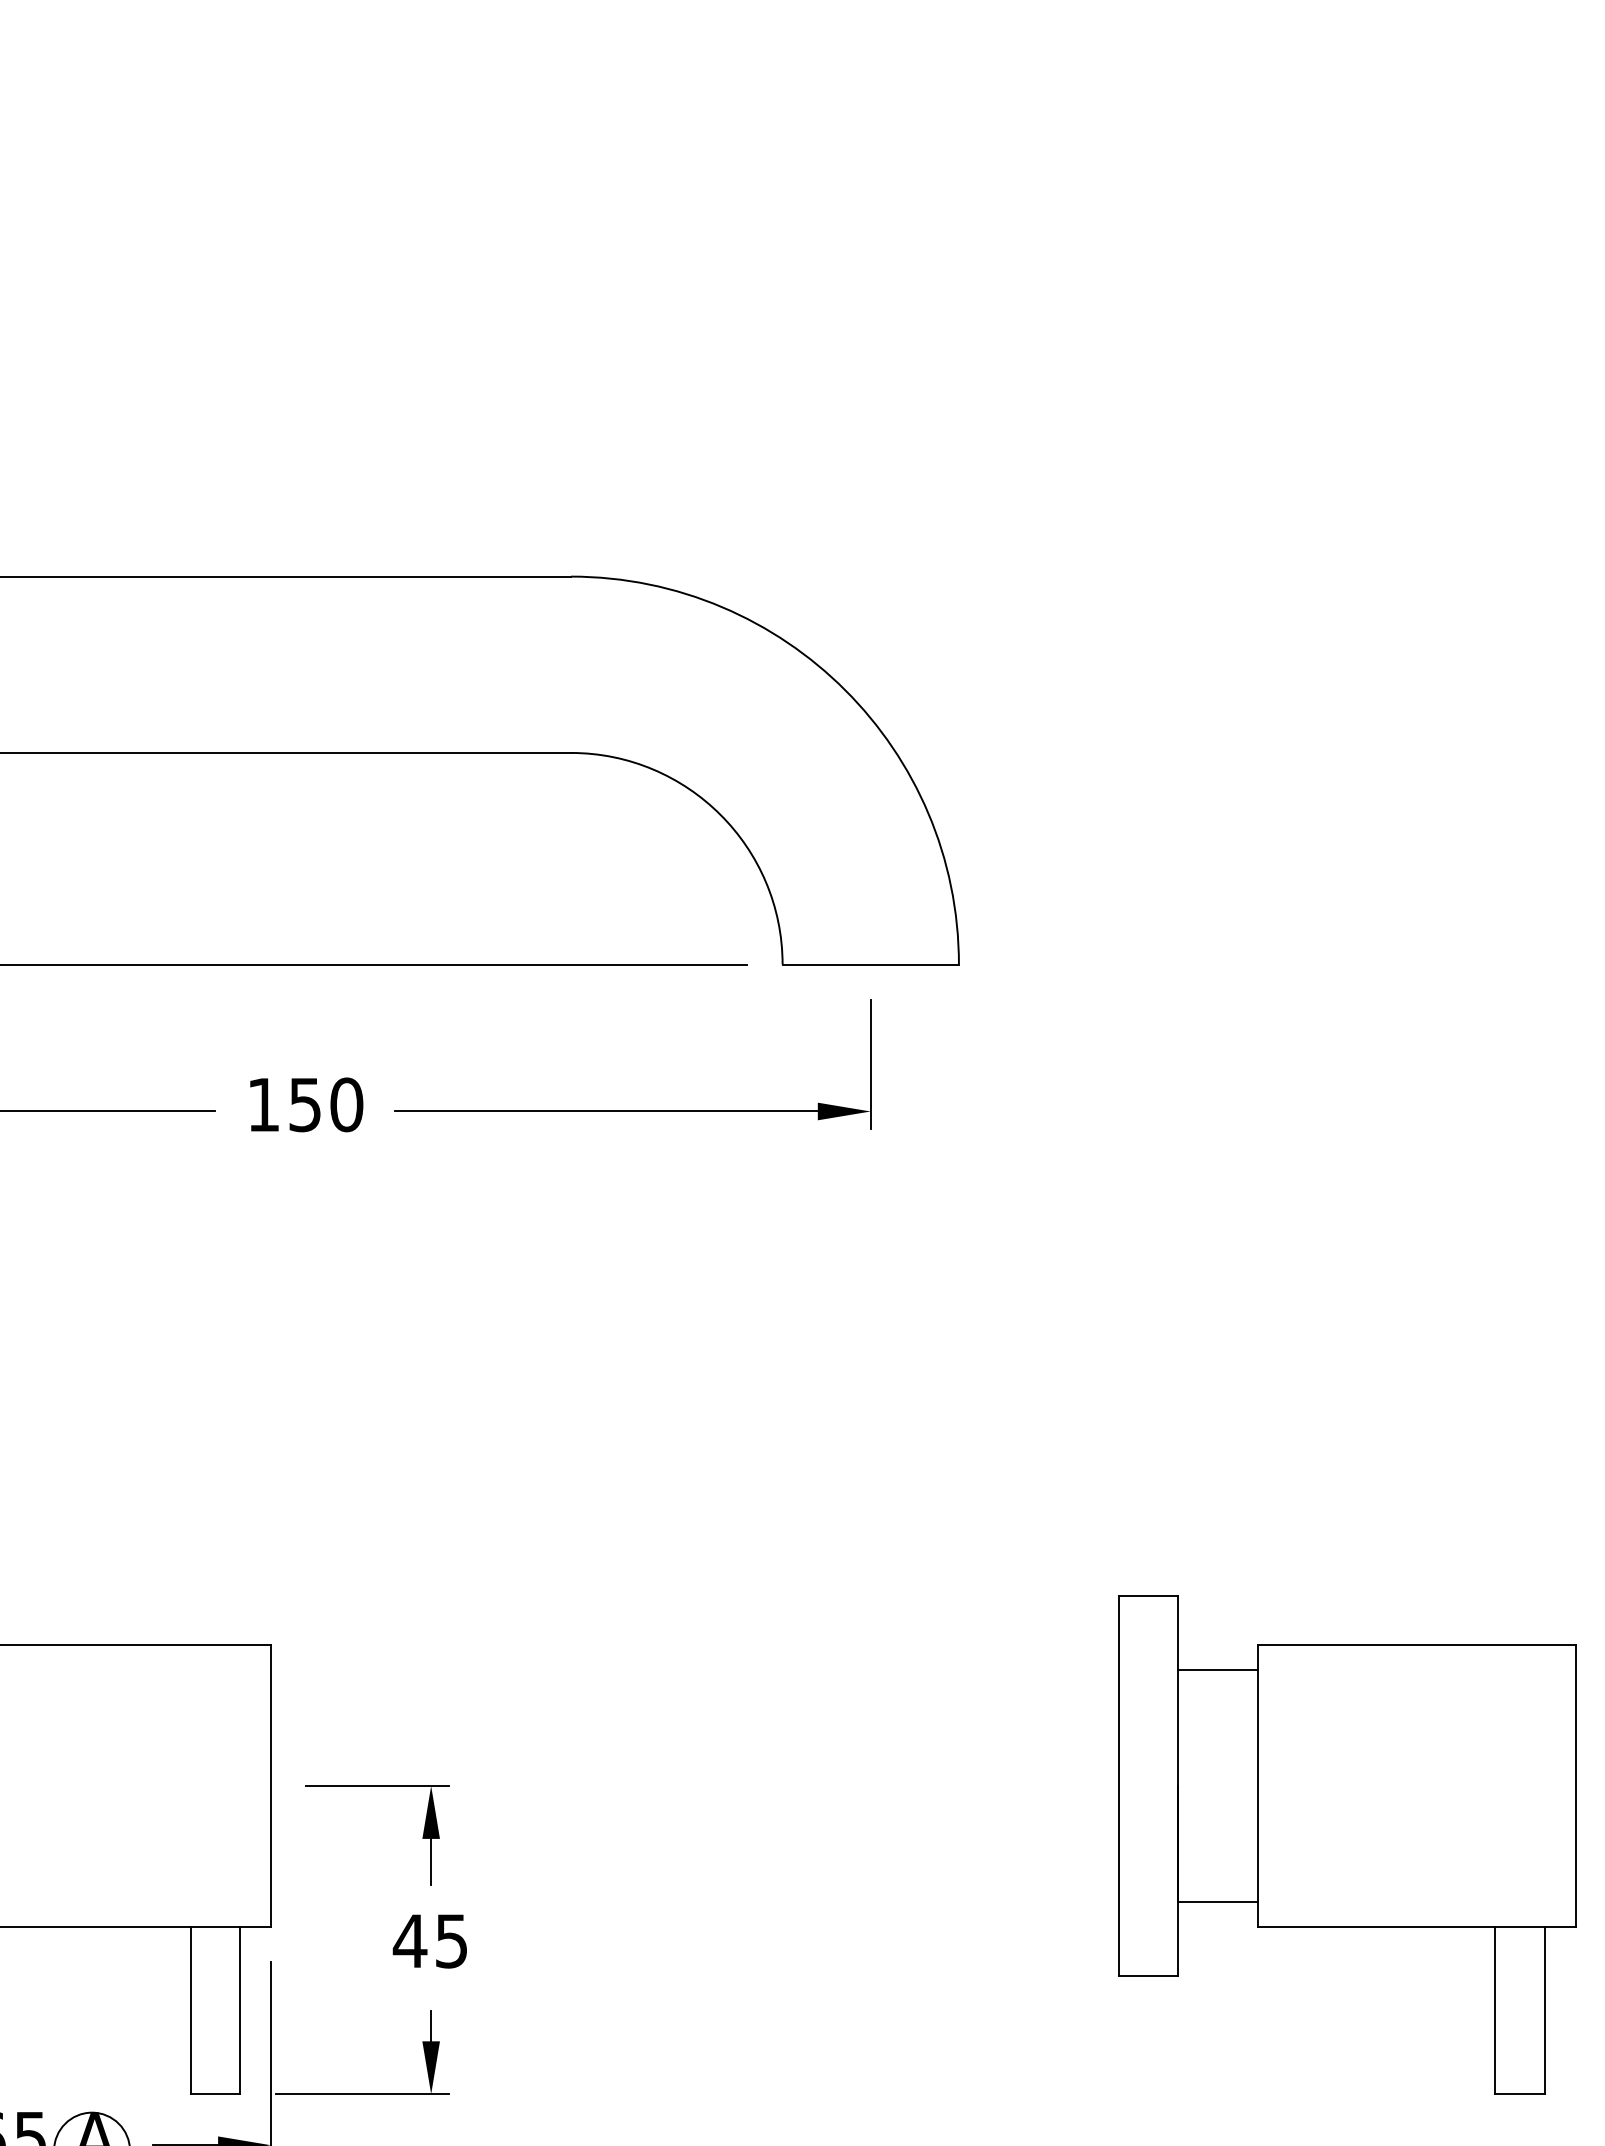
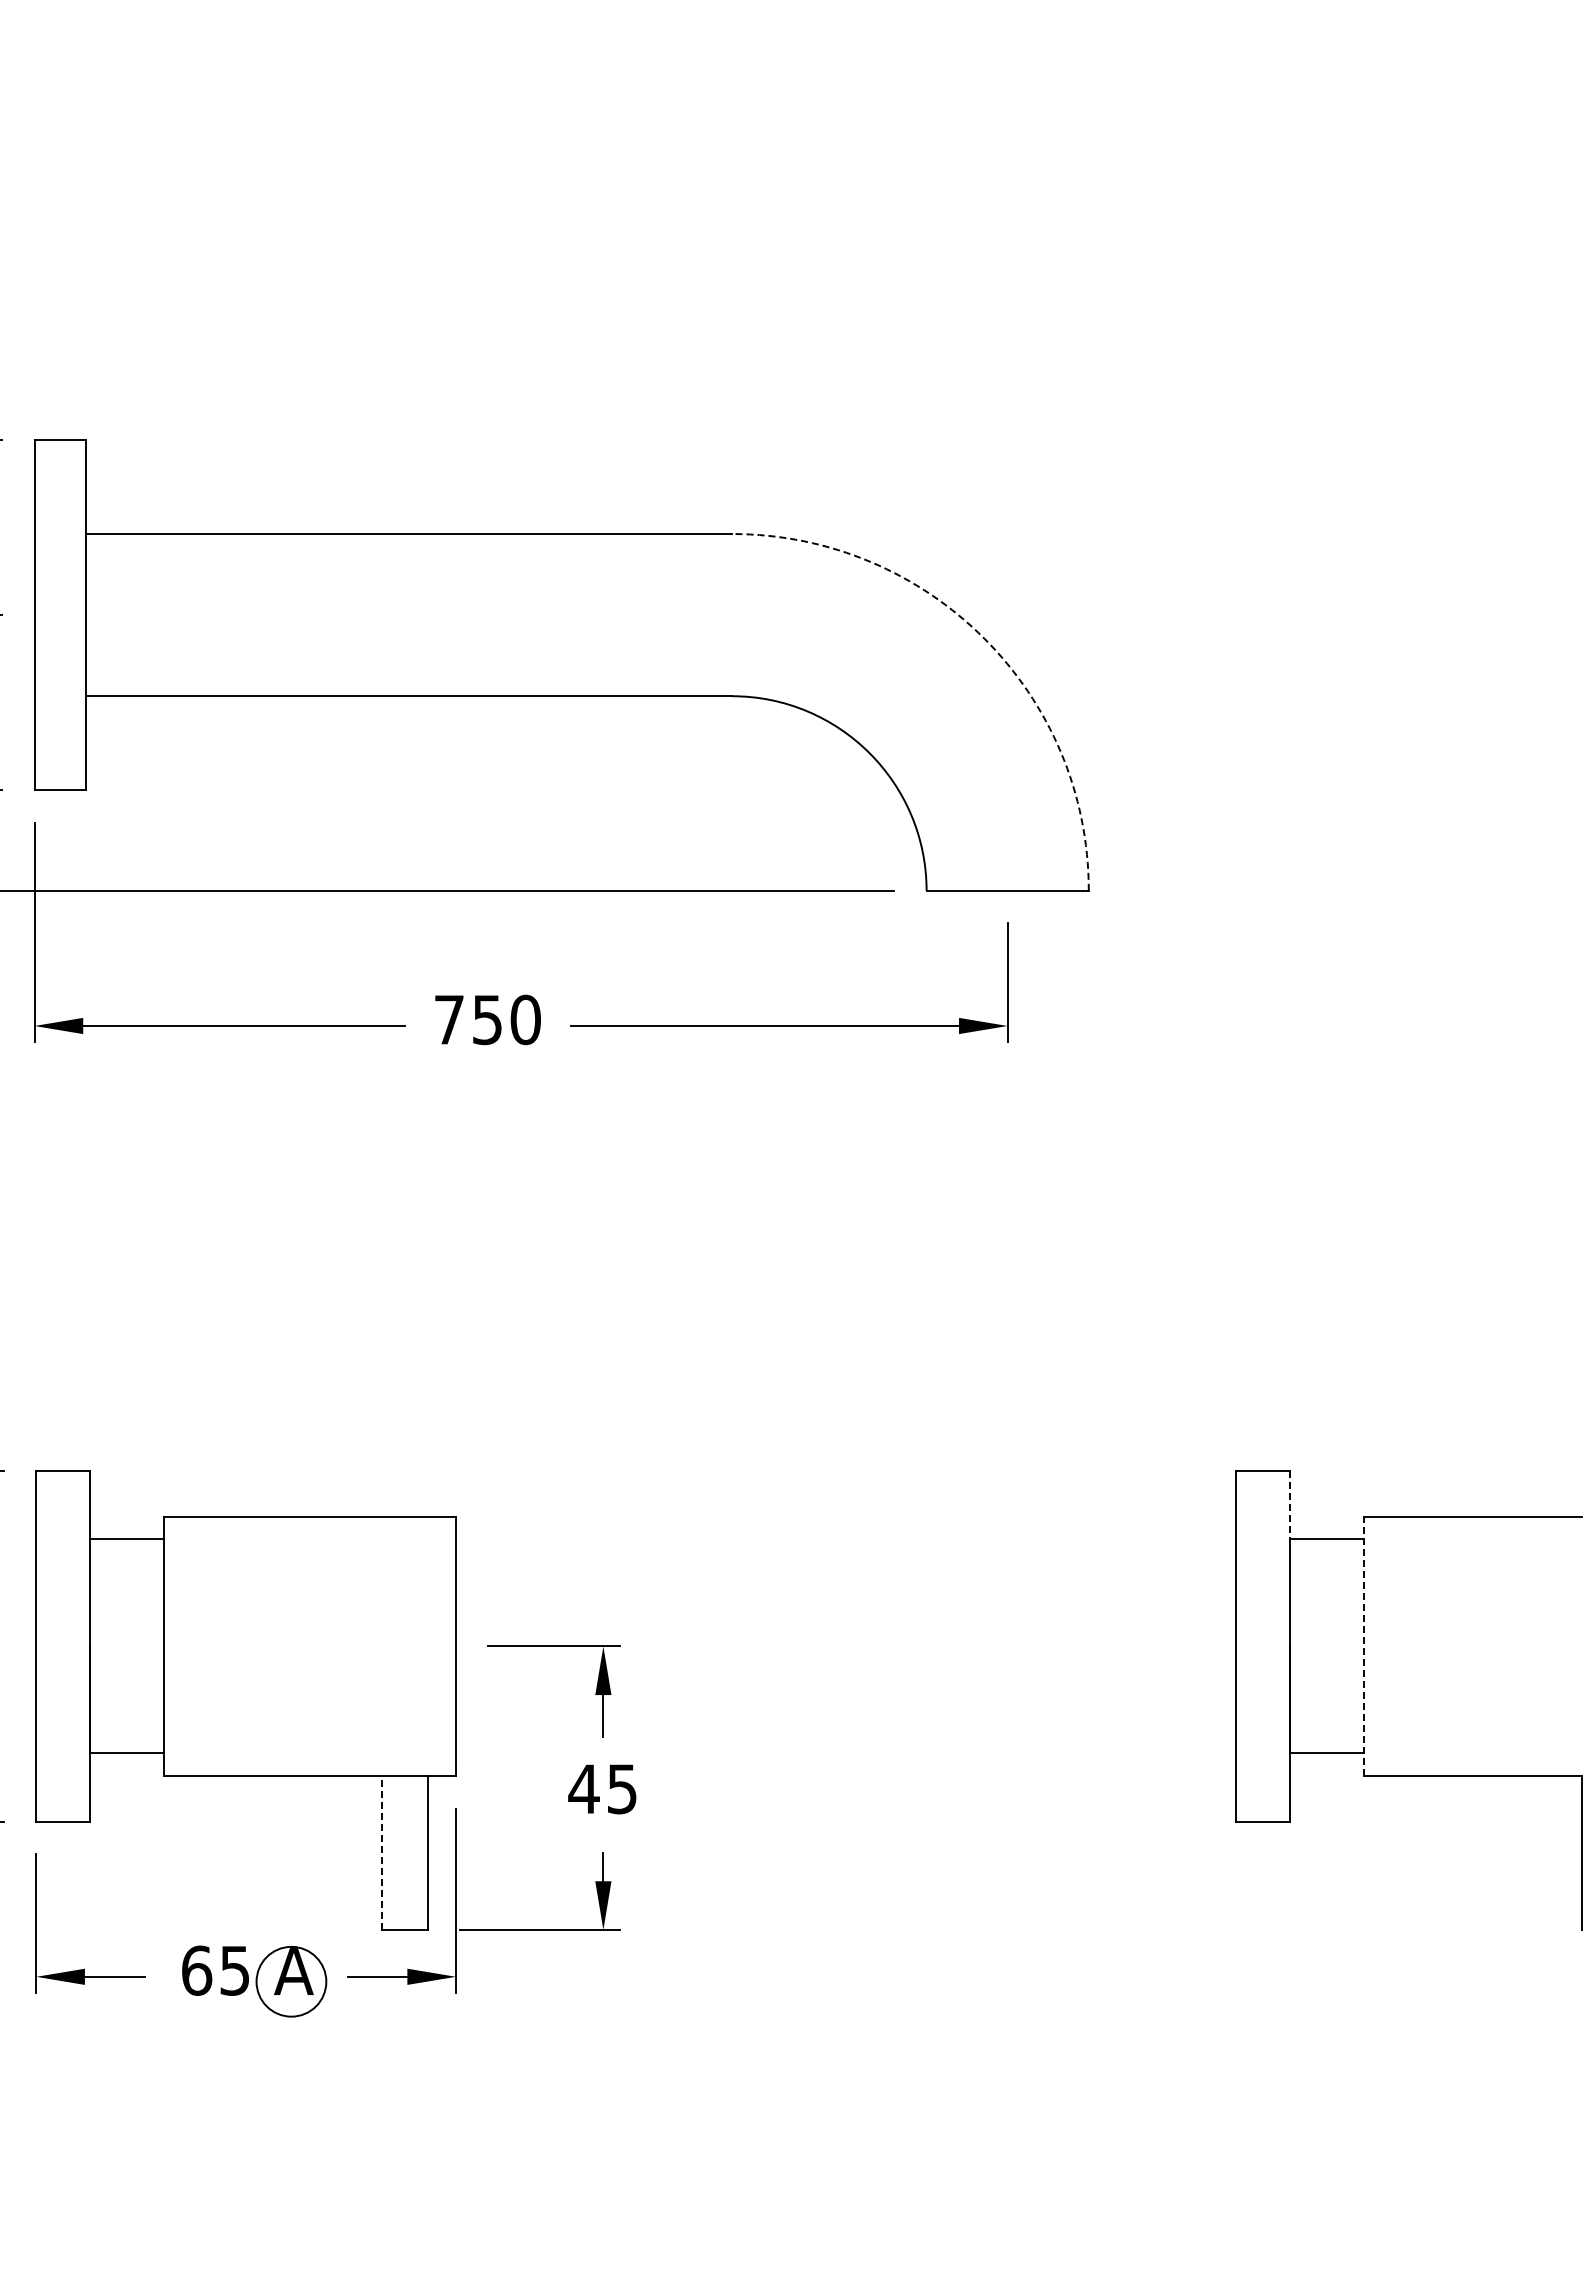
arc: (845, 690) -> (984, 638), solid -> dashed
text: (263, 1104) -> (449, 1019), 150 -> 750
line: (1178, 1632) -> (1290, 1505), solid -> dashed
line: (1257, 1786) -> (1363, 1646), solid -> dashed
line: (191, 2011) -> (382, 1853), solid -> dashed

